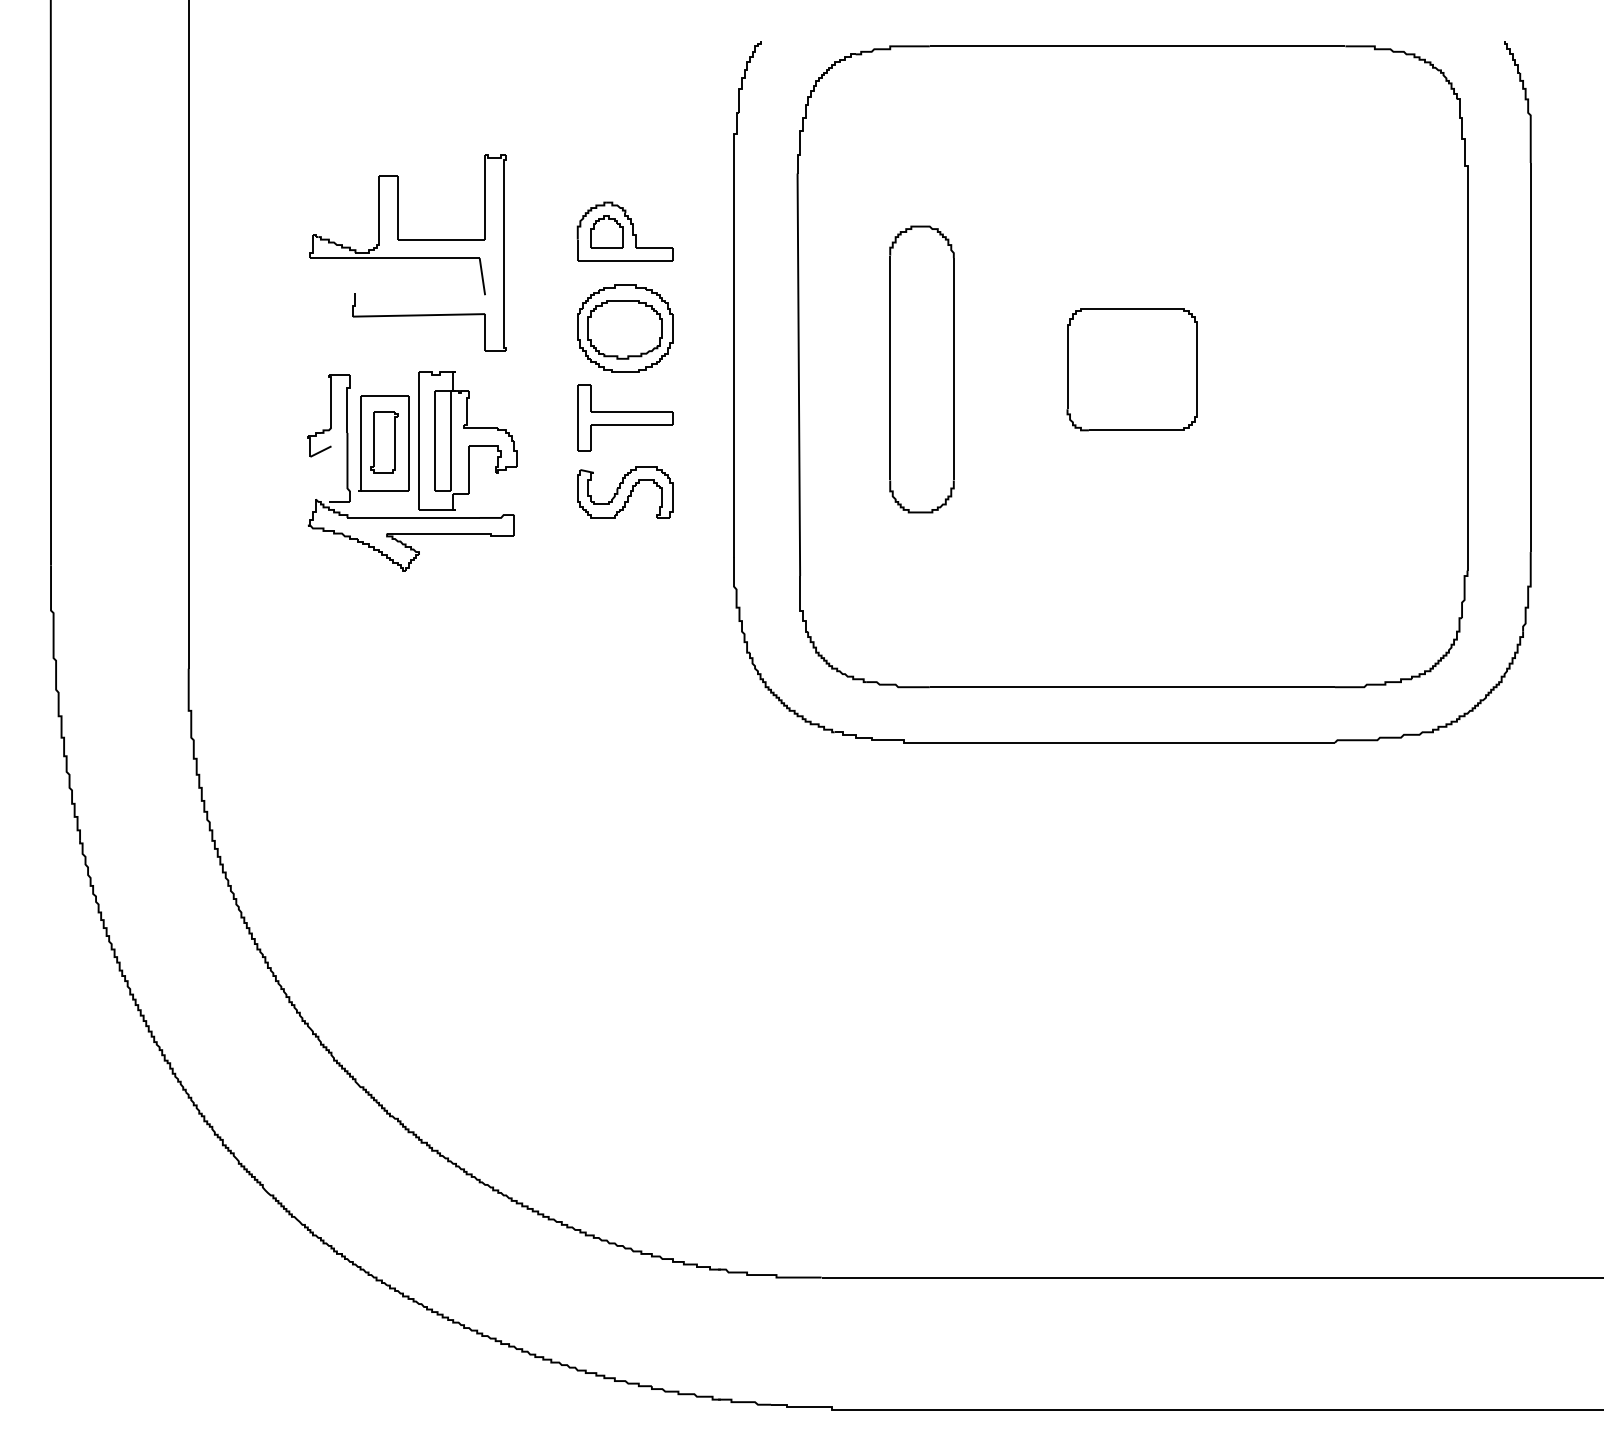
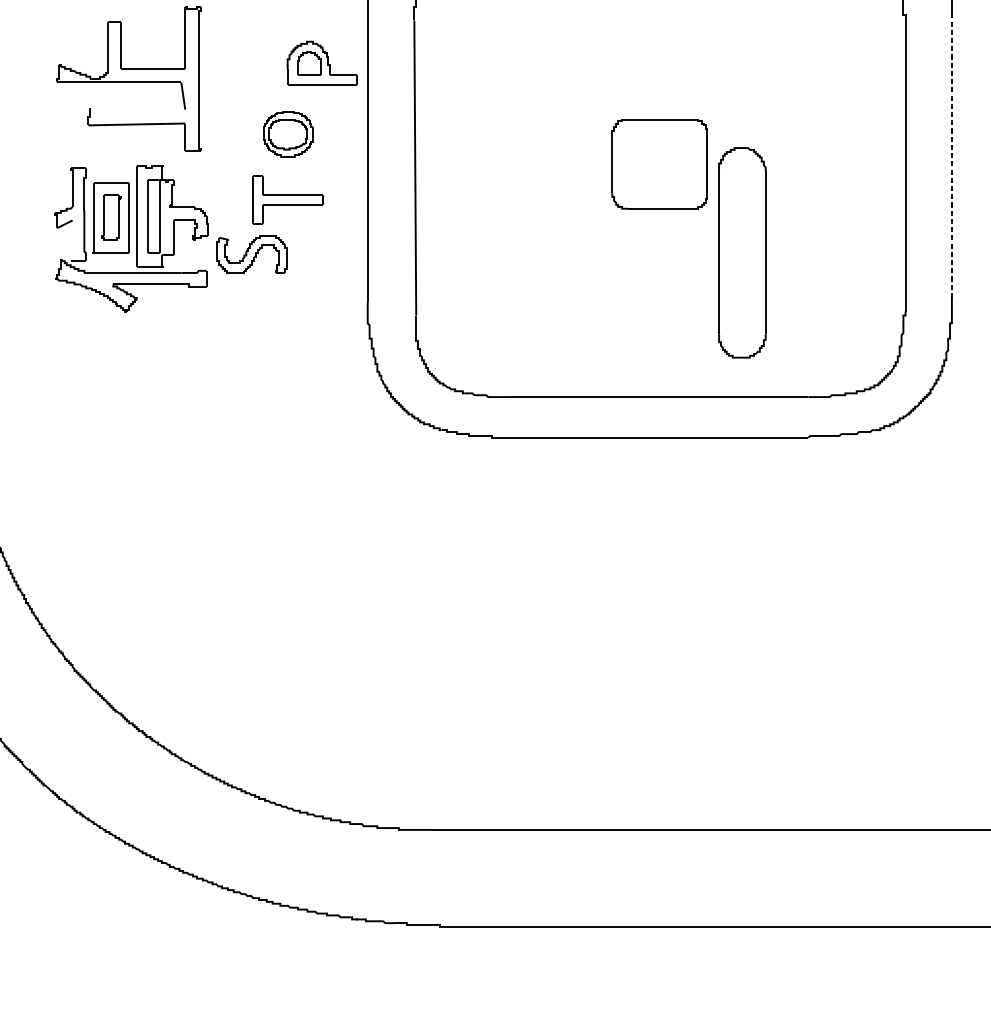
part: (624, 231) -> (321, 62), moved
part: (625, 328) -> (288, 134), size x0.7
line: (1530, 357) -> (951, 155), solid -> dashed
part: (921, 369) -> (742, 252), moved
part: (625, 492) -> (252, 254), moved

